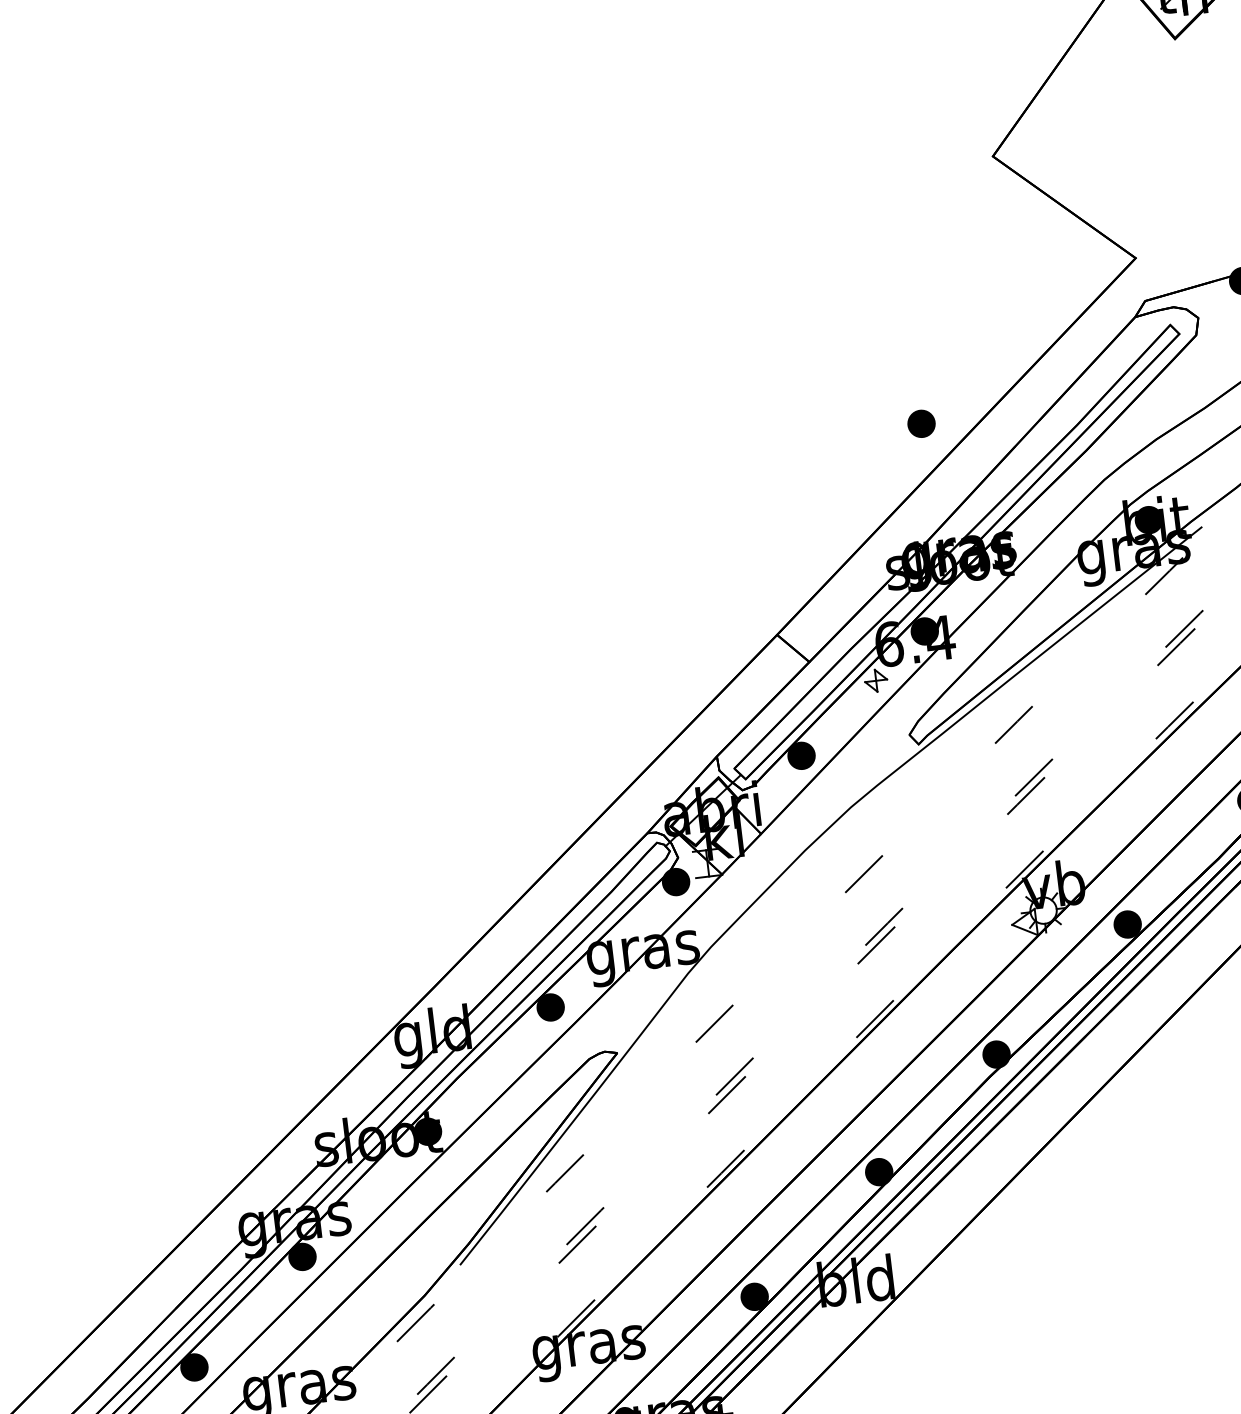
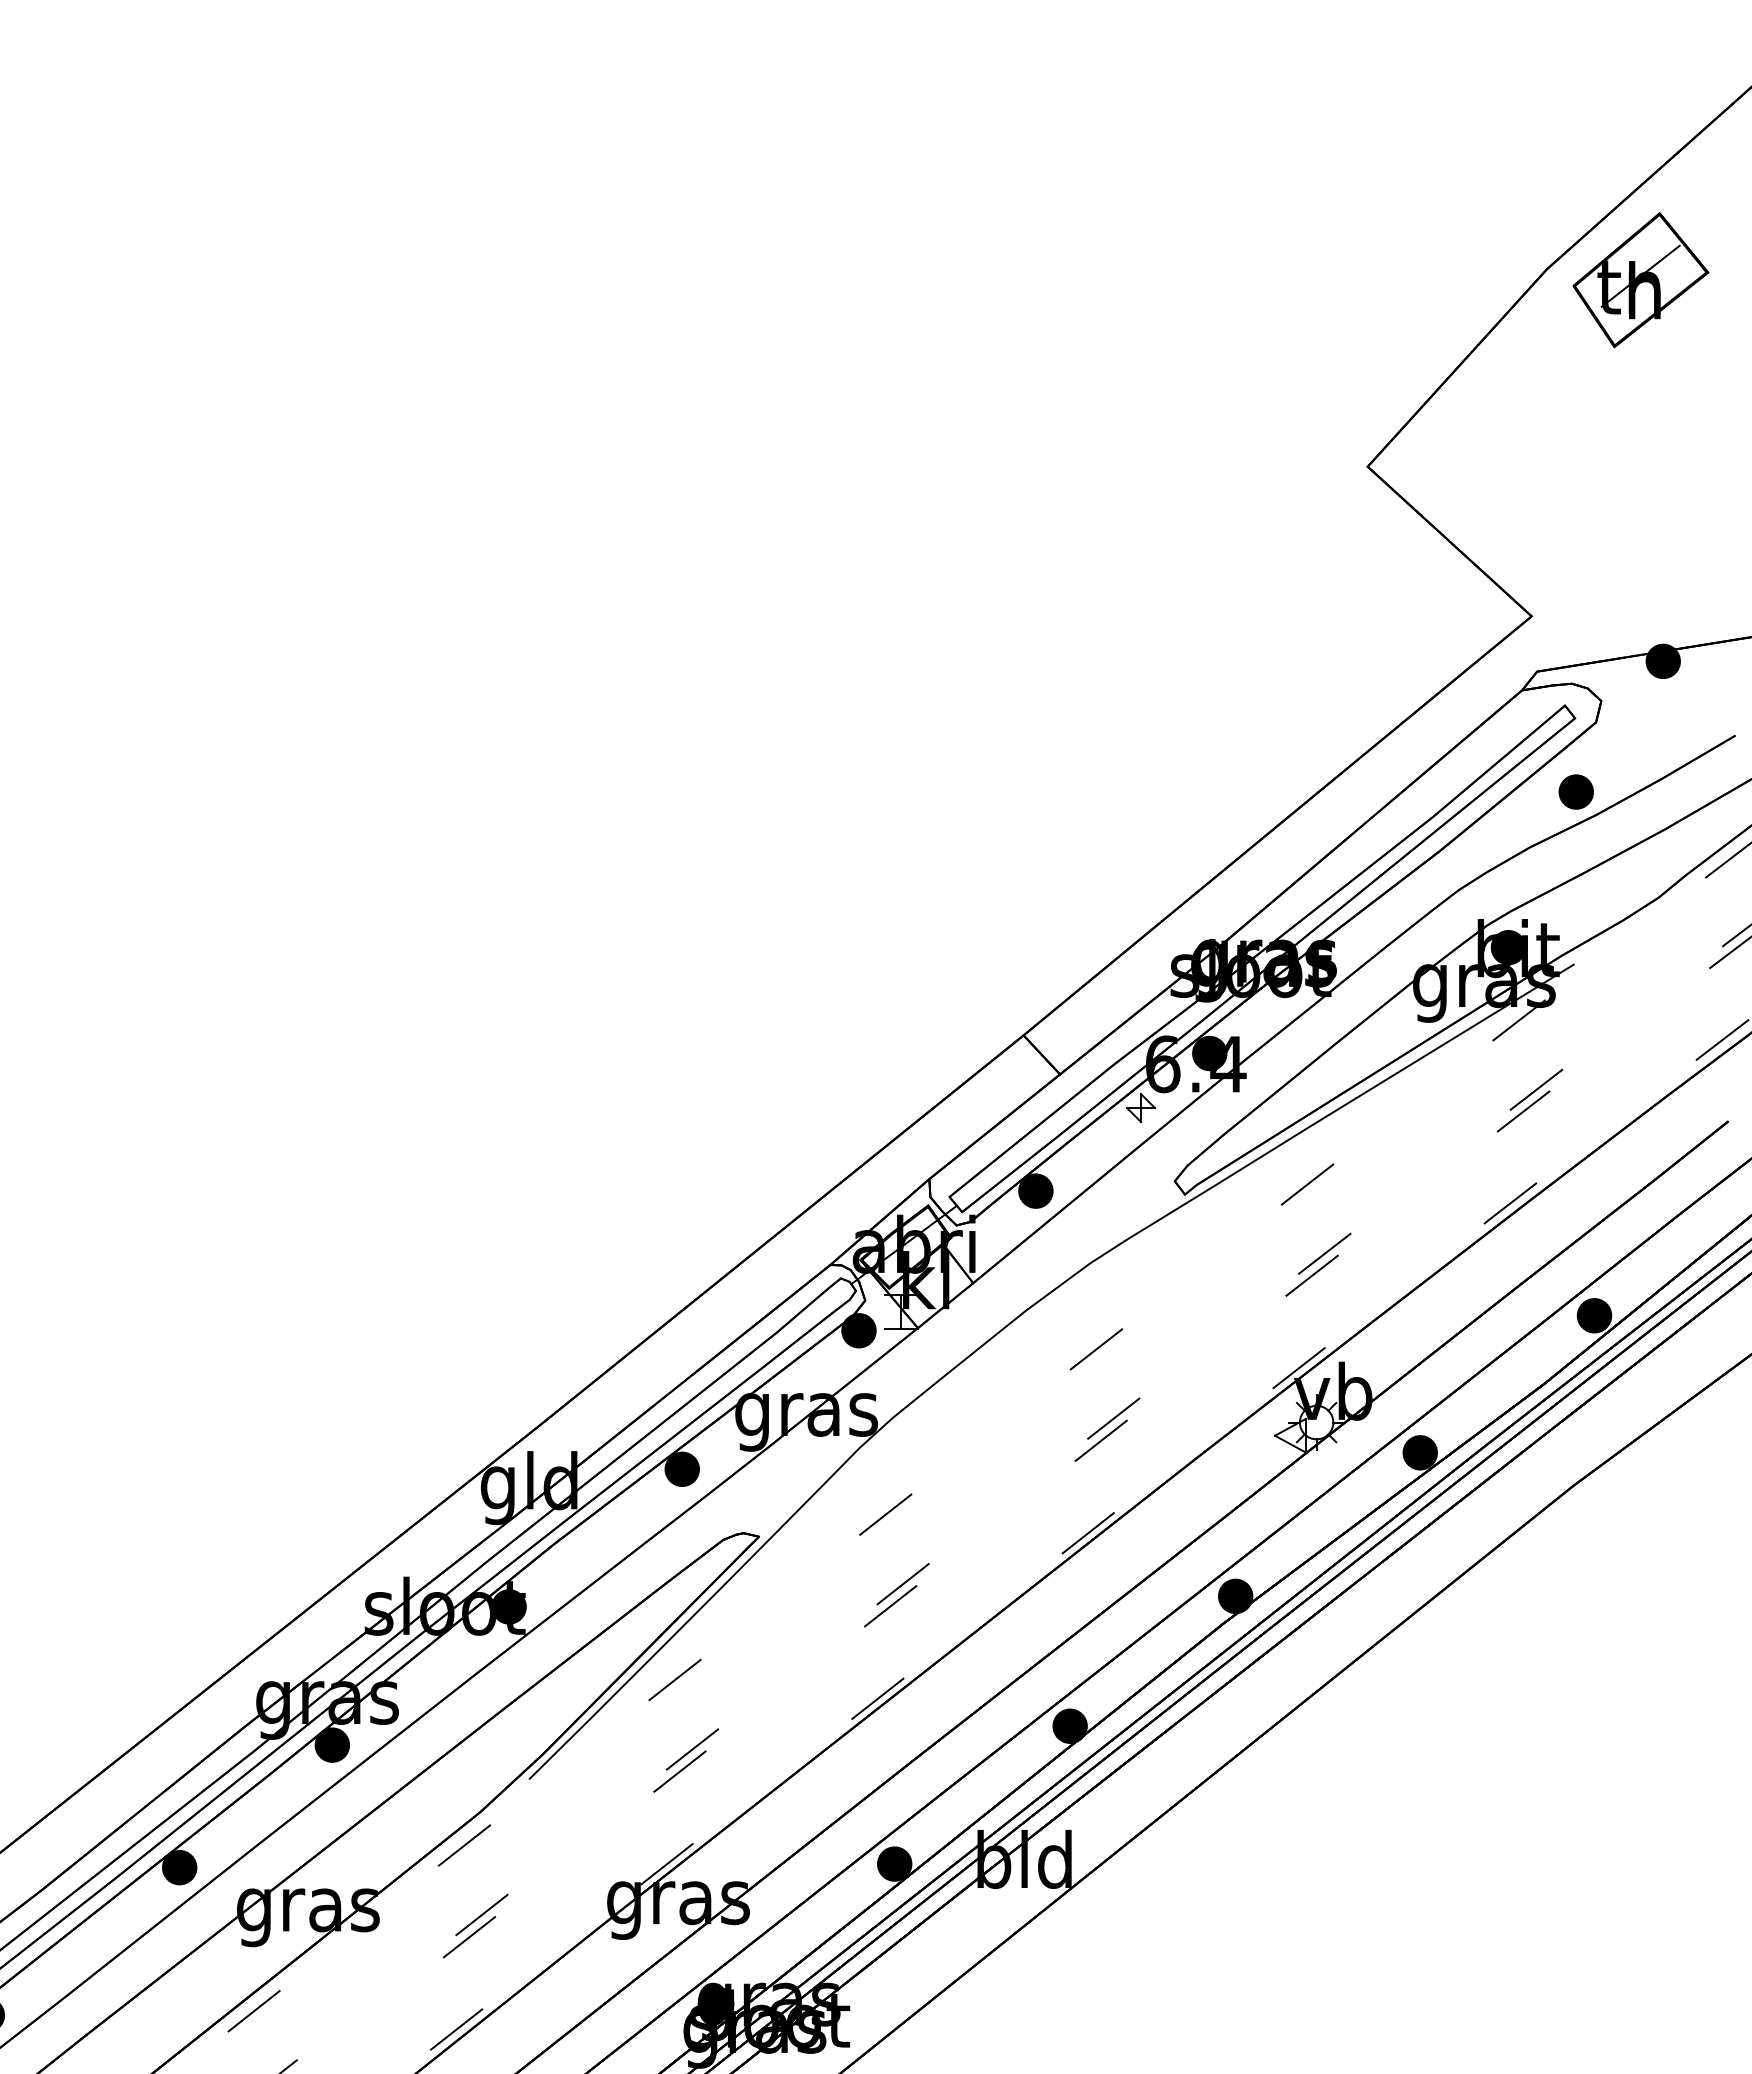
part: (920, 423) -> (1575, 791), moved

